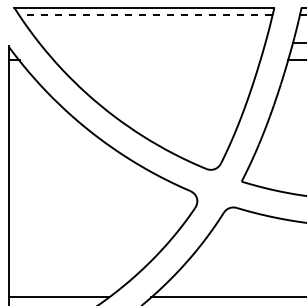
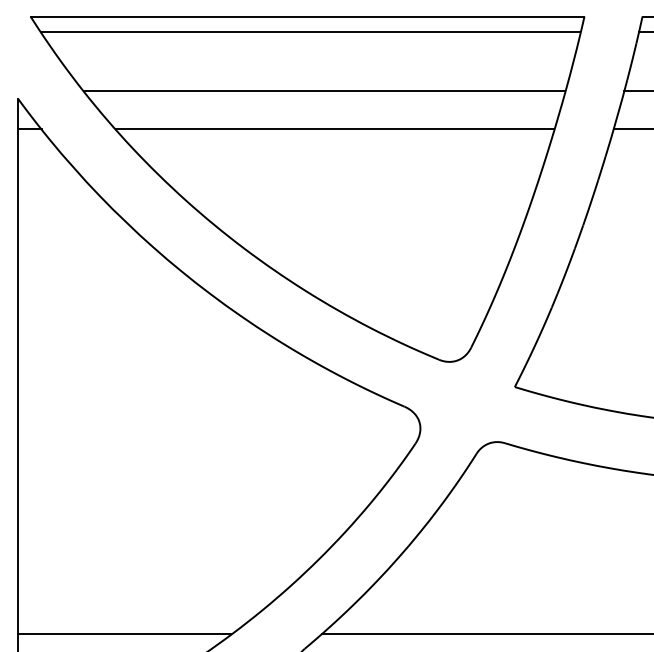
line: (145, 15) -> (309, 33), dashed -> solid
line: (152, 42) -> (324, 90), added
line: (157, 60) -> (335, 128), added

